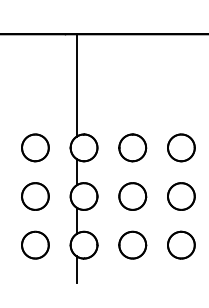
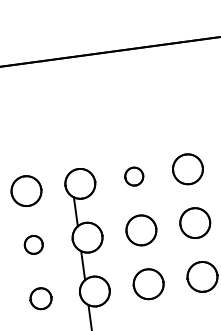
line: (76, 85) -> (62, 115), removed
part: (132, 147) -> (133, 176), size x0.6
part: (35, 196) -> (33, 244), size x0.6
part: (35, 244) -> (41, 298), size x0.7

